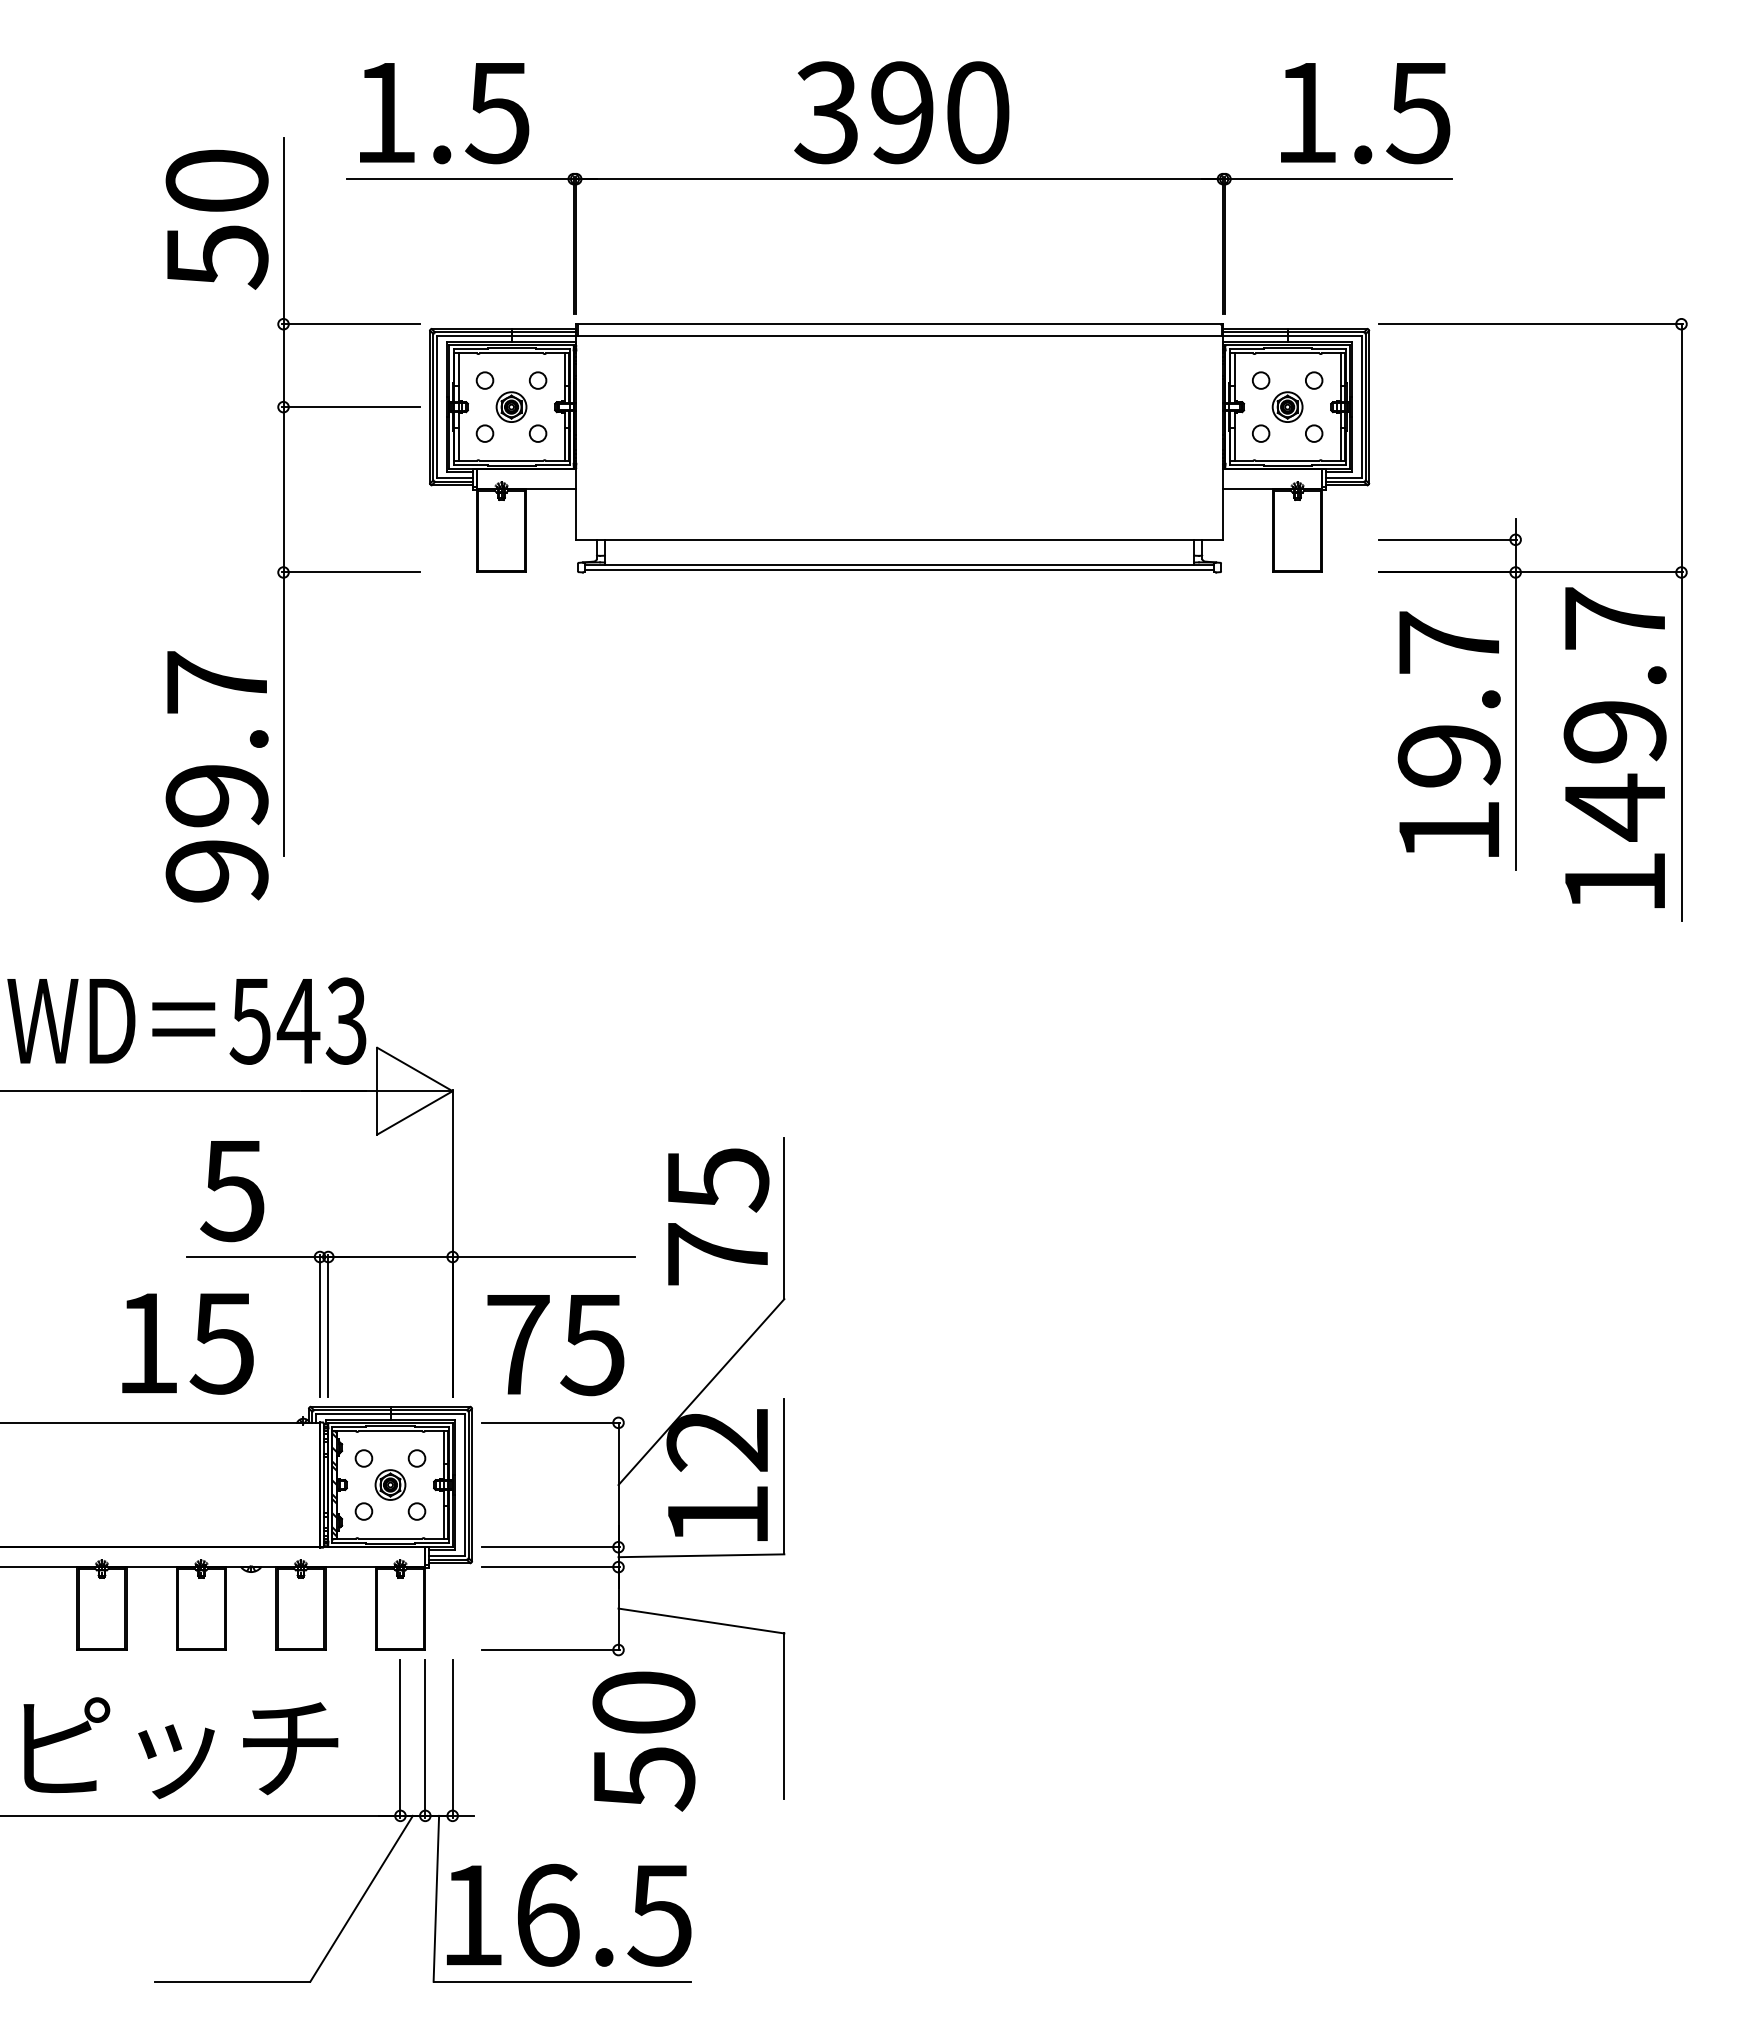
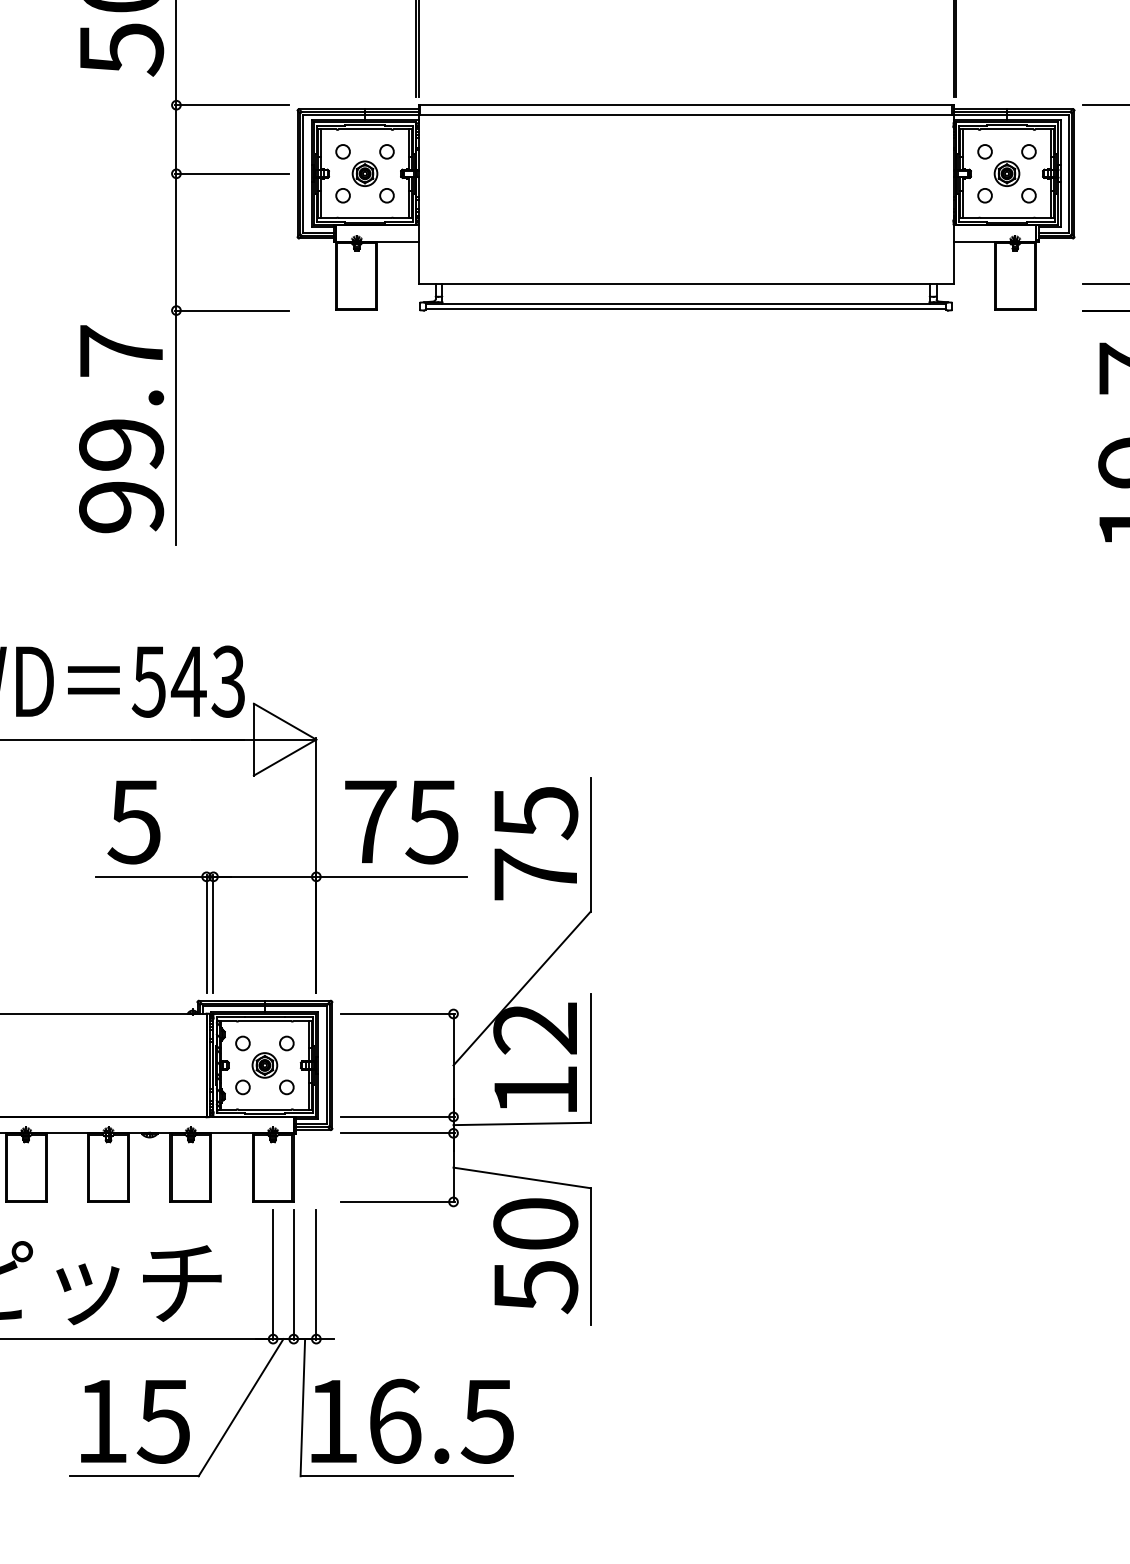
text: (216, 776) -> (120, 428), moved
text: (187, 1343) -> (135, 1421), moved
text: (555, 1345) -> (401, 822), moved
text: (643, 1741) -> (535, 1256), moved

